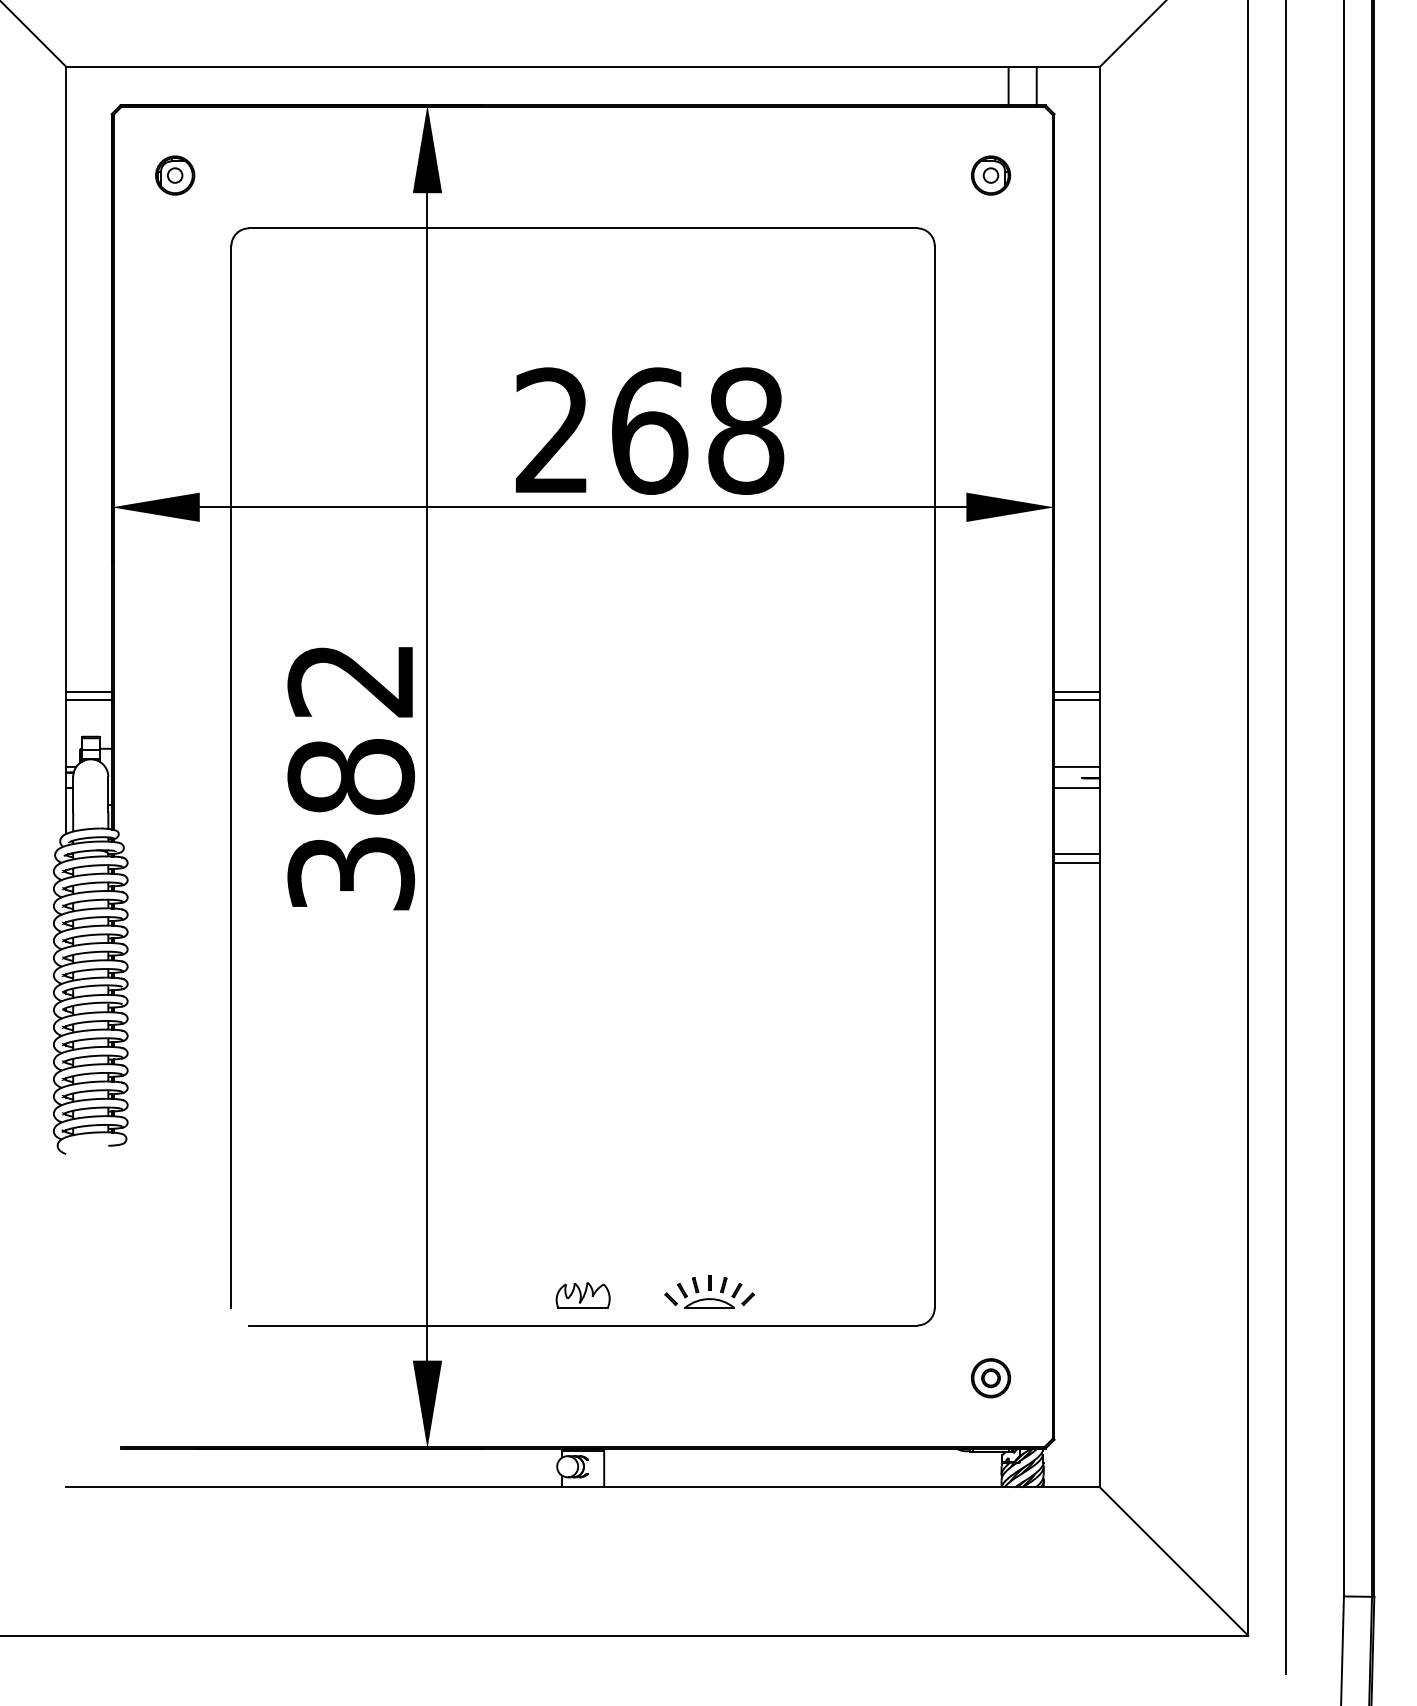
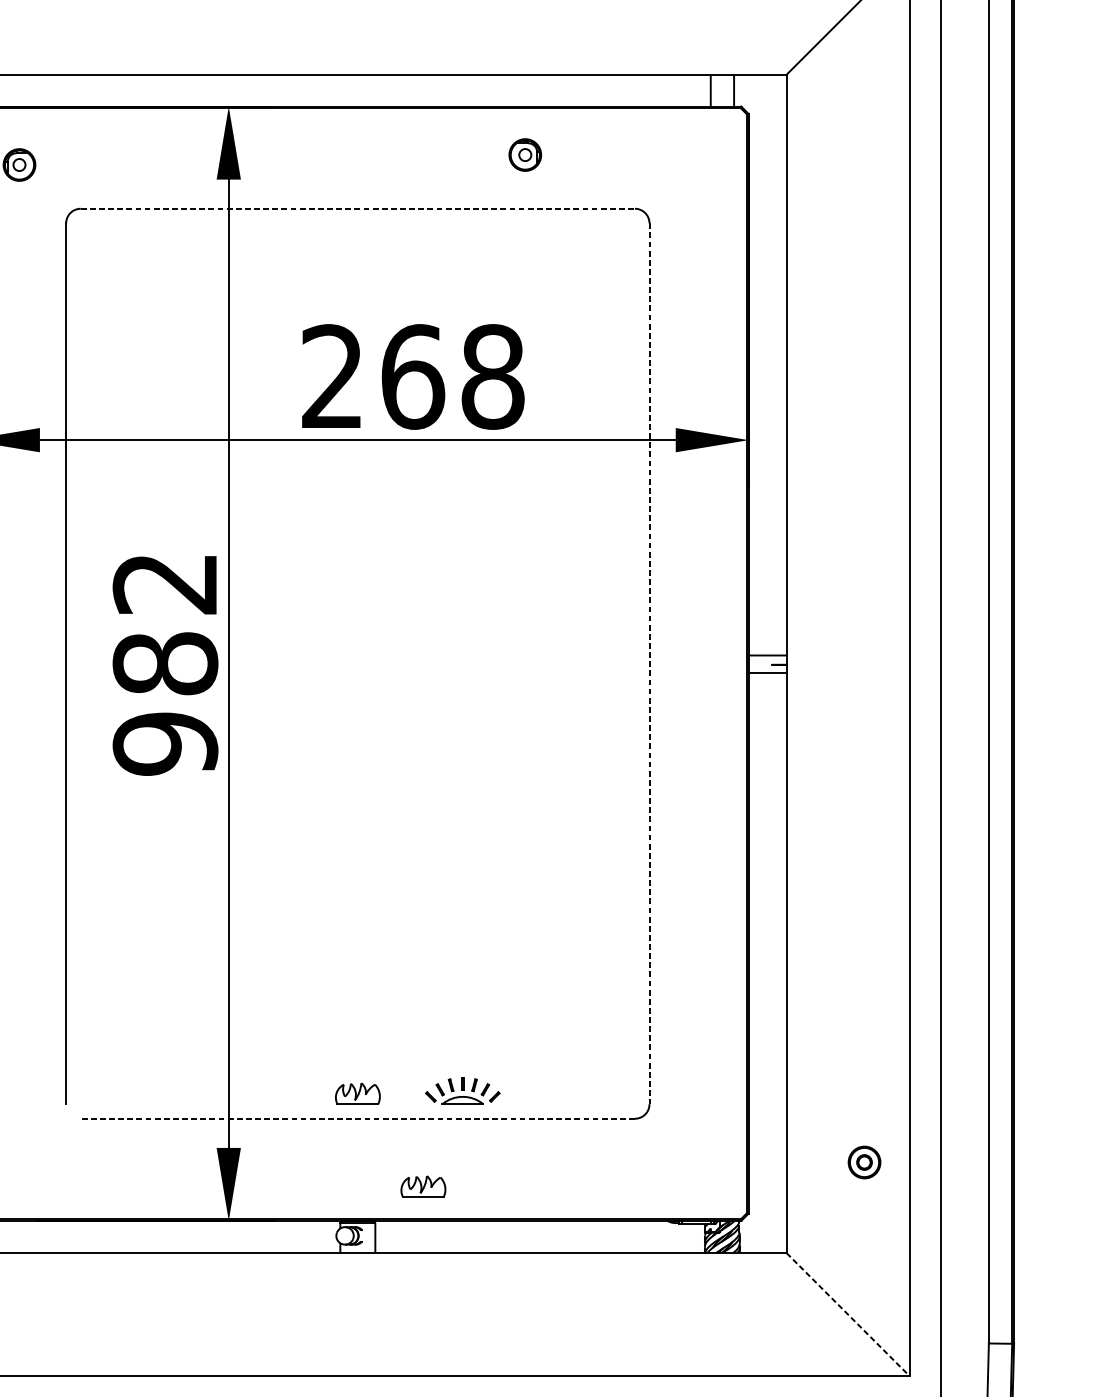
part: (991, 175) -> (525, 154), moved
line: (583, 228) -> (358, 208), solid -> dashed
line: (1077, 692) -> (767, 593), removed
line: (1077, 700) -> (767, 600), removed
line: (934, 777) -> (649, 664), solid -> dashed
line: (1077, 854) -> (767, 728), removed
line: (1077, 862) -> (767, 734), removed
text: (350, 873) -> (164, 743), 382 -> 982
line: (582, 1325) -> (357, 1118), solid -> dashed
part: (991, 1378) -> (864, 1162), moved
part: (661, 1407) -> (422, 1186), added
line: (1174, 1561) -> (848, 1314), solid -> dashed

